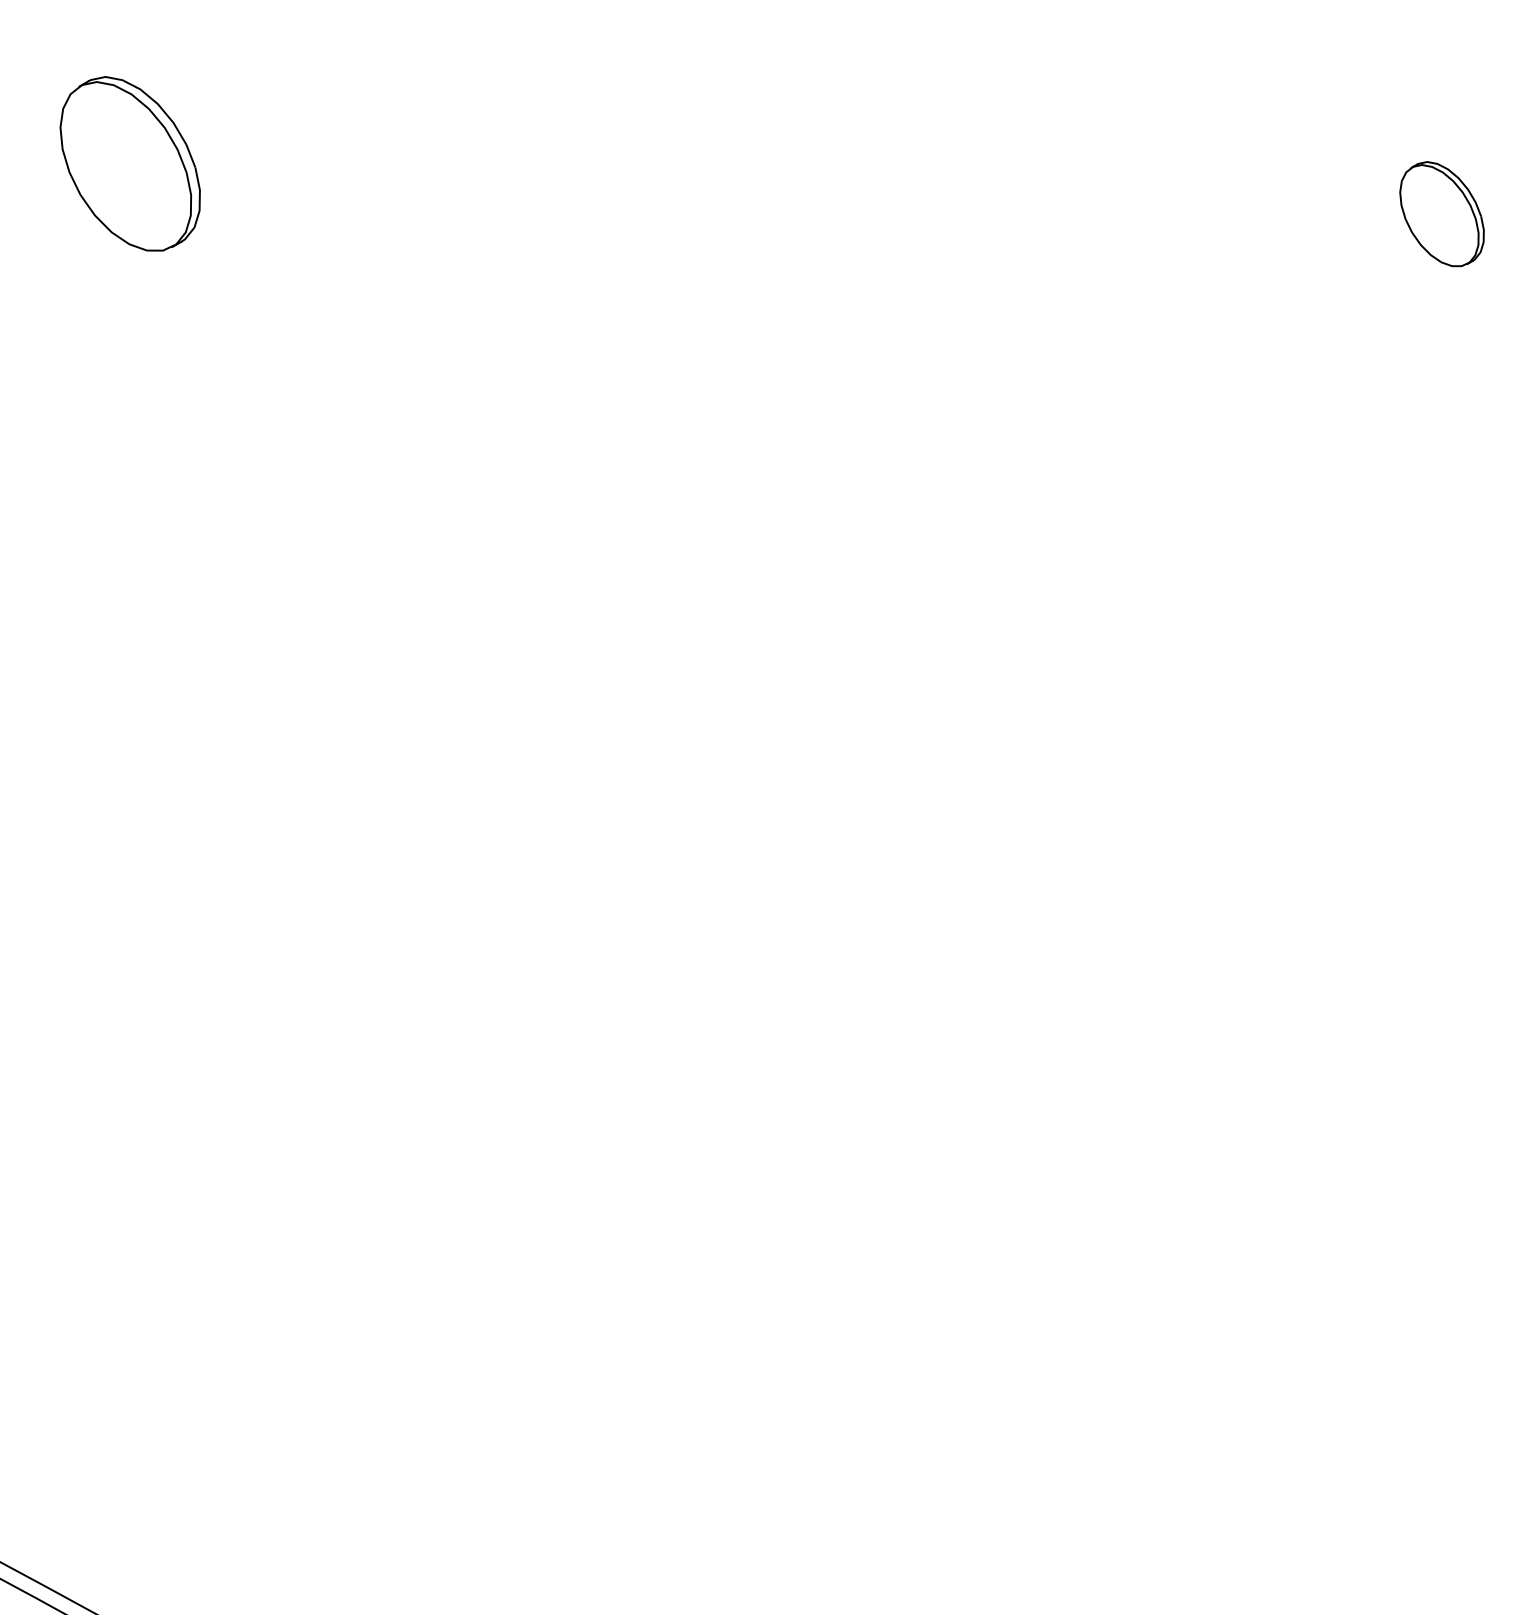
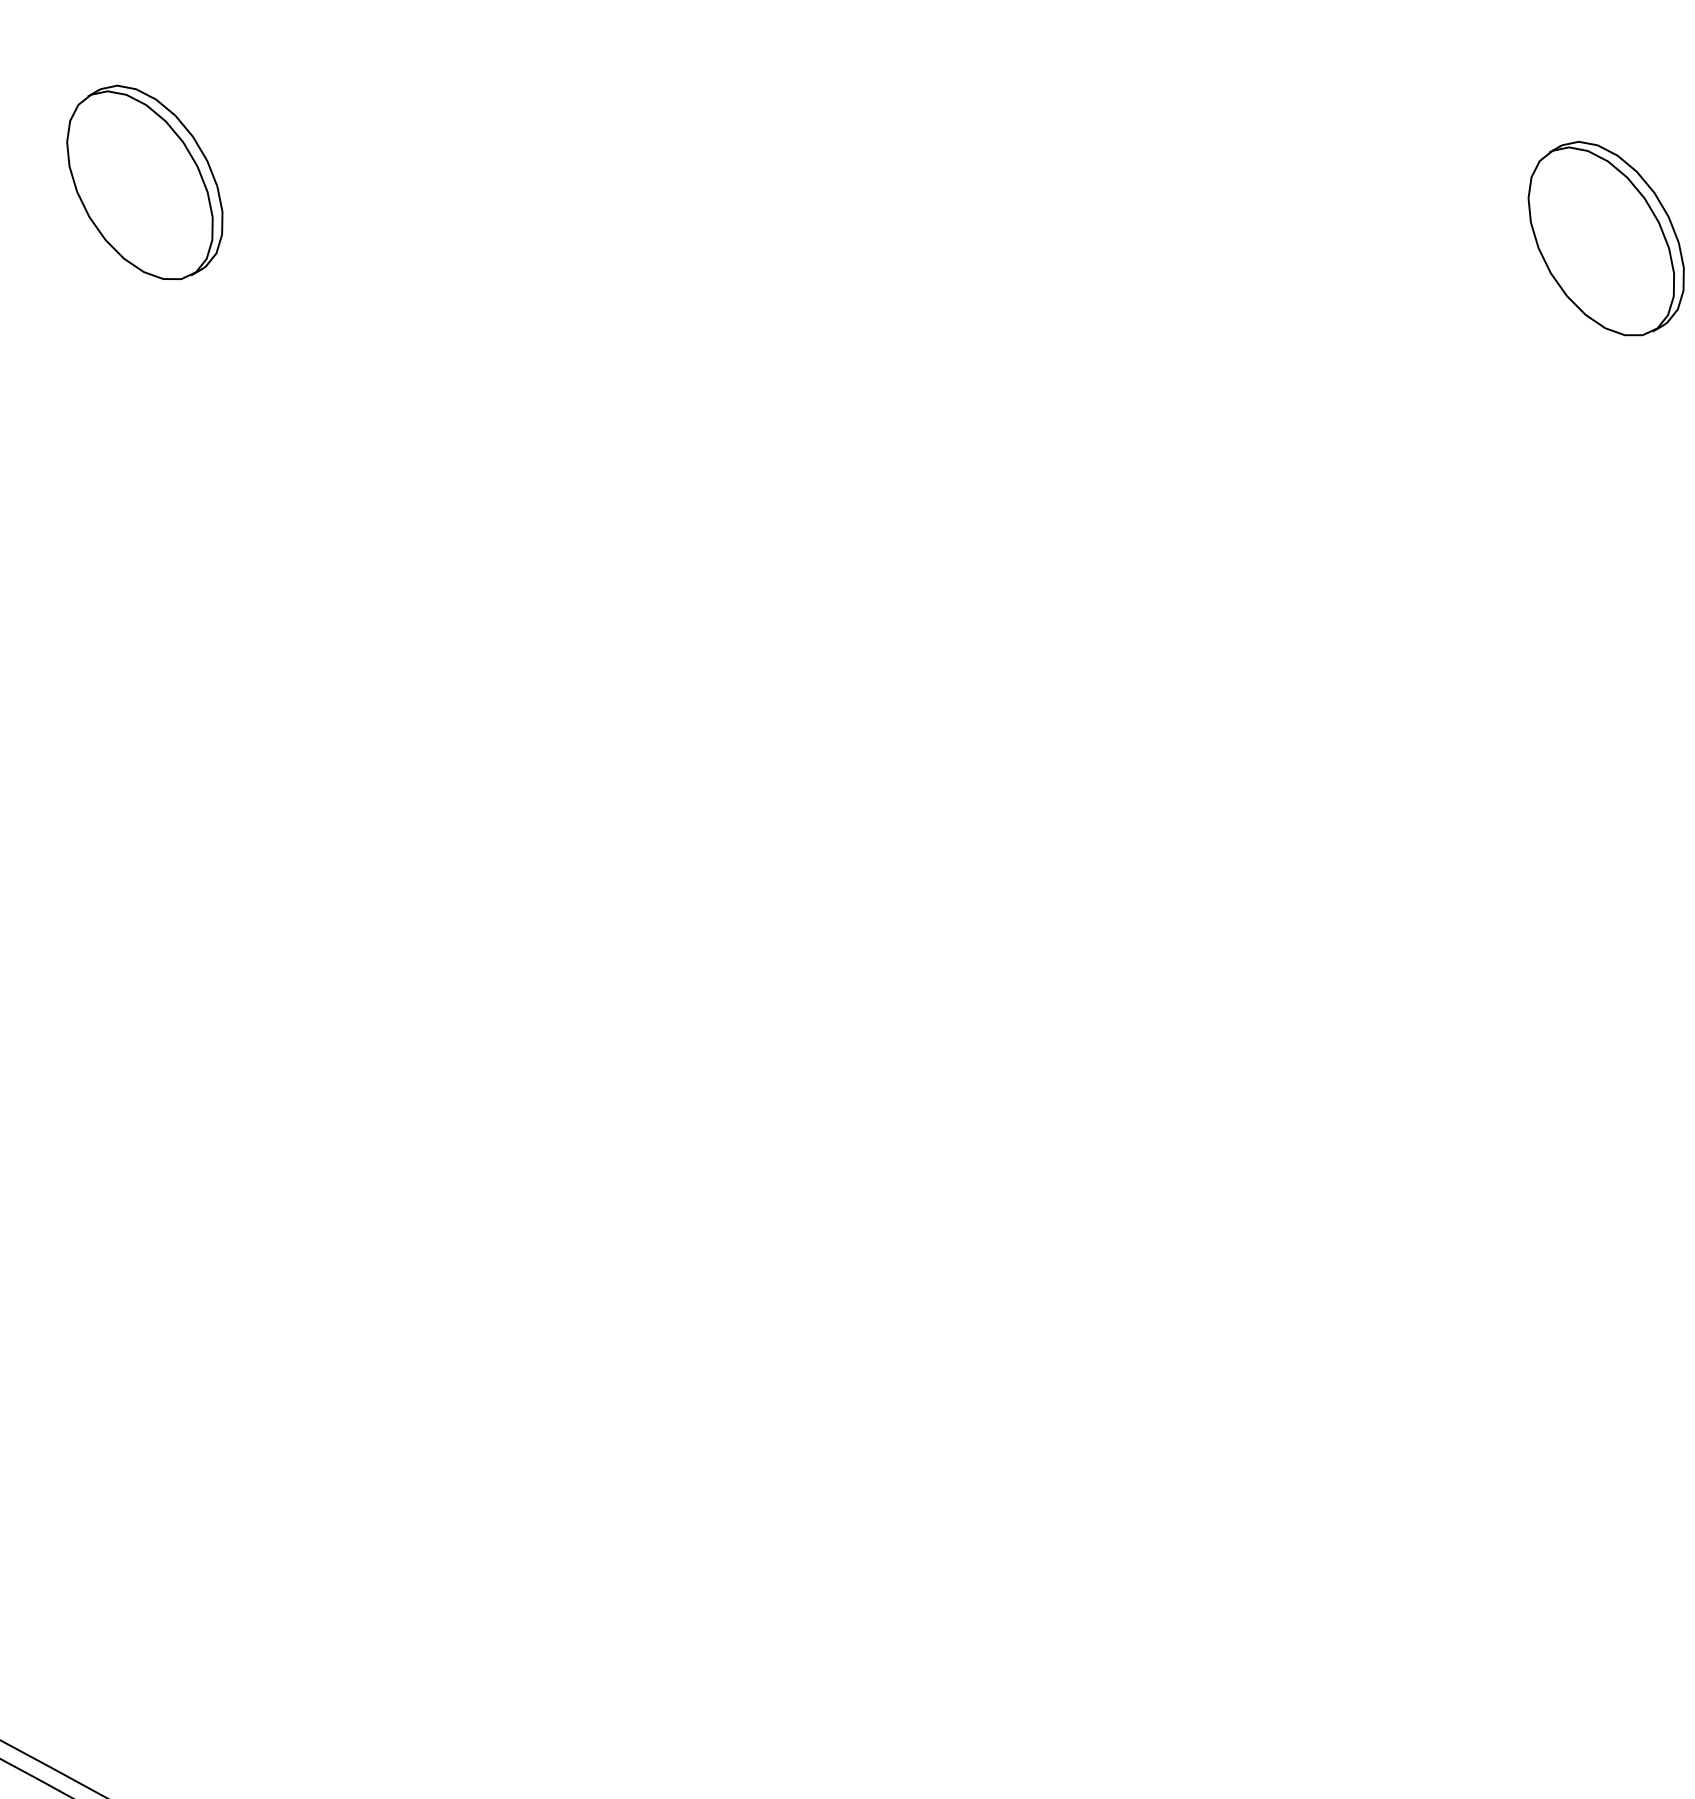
part: (1441, 213) -> (1605, 237), size x1.67

